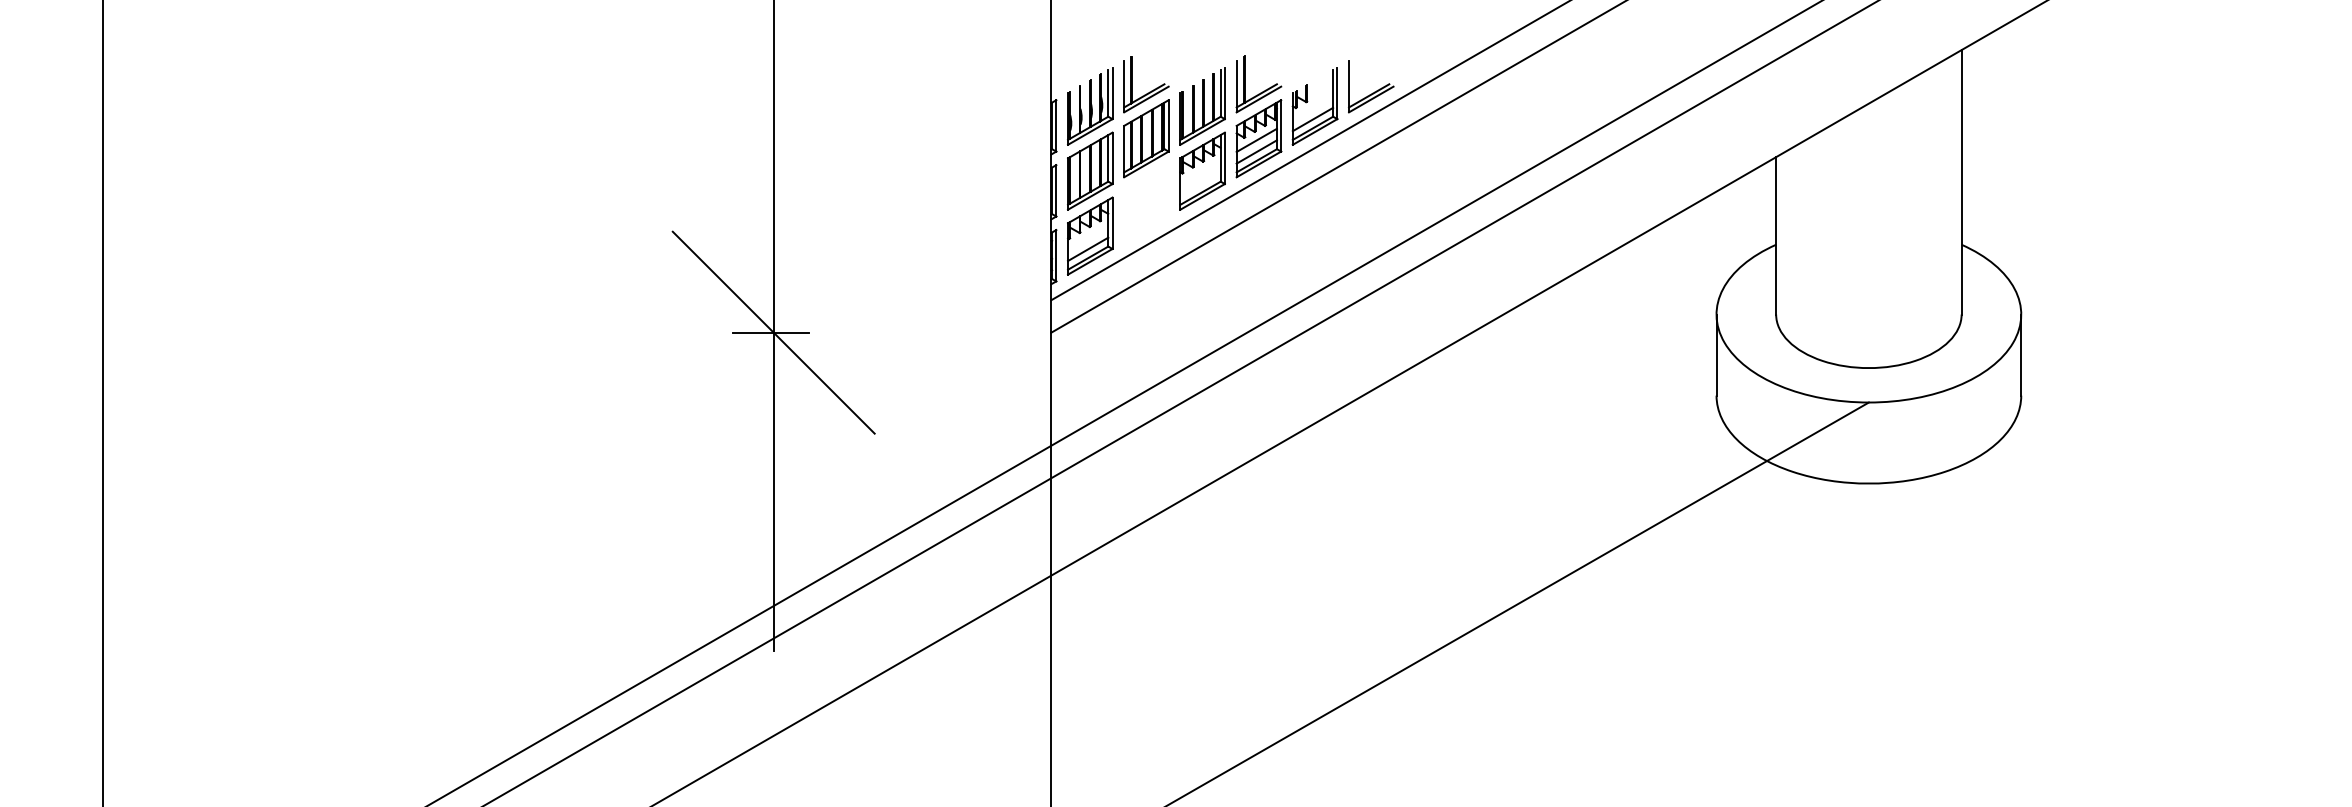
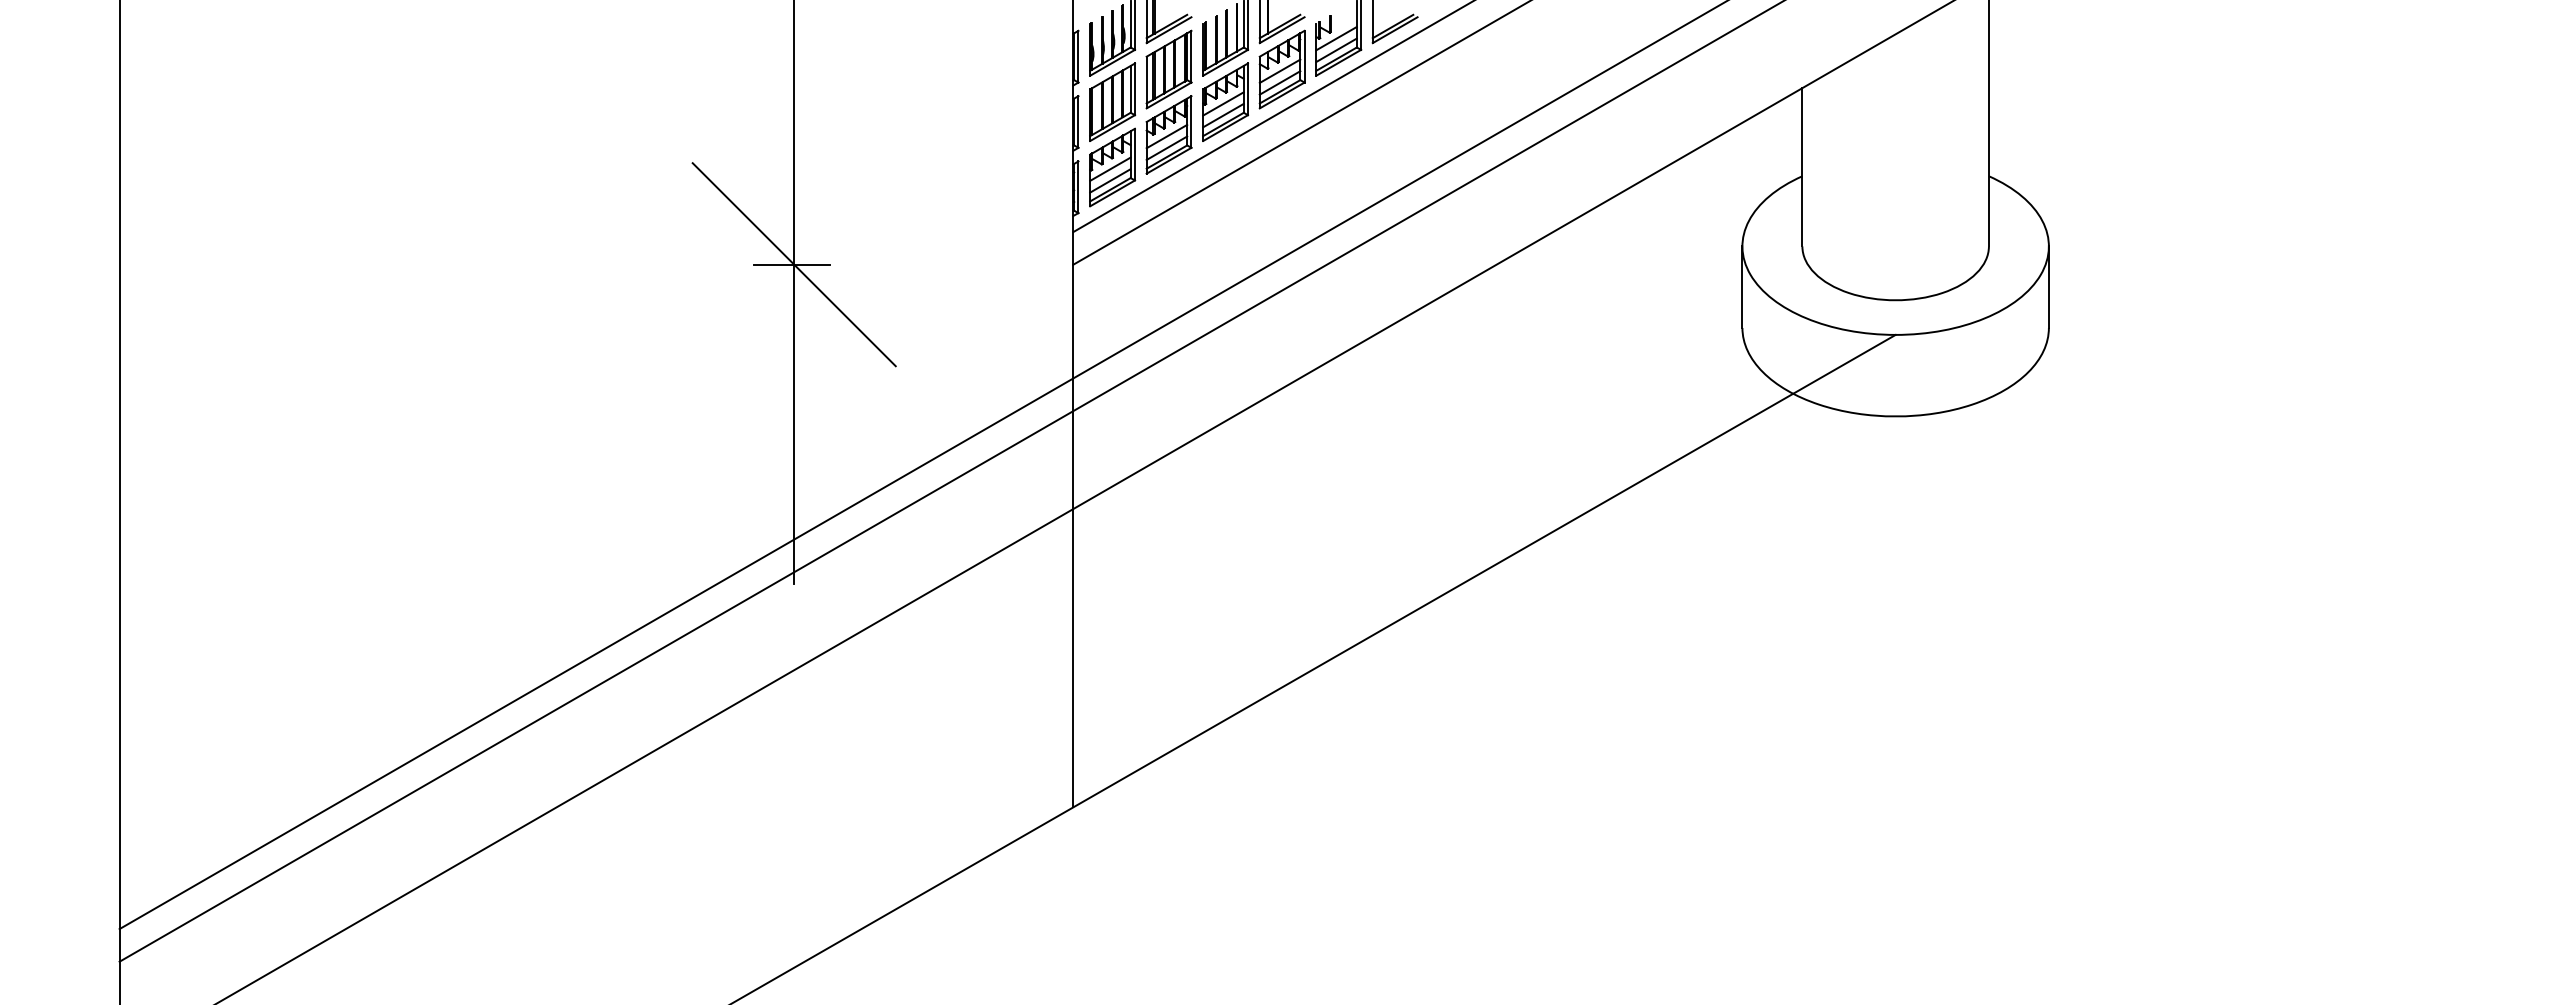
line: (1312, 107) -> (1336, 38), added
line: (1200, 172) -> (1223, 103), added
line: (1200, 184) -> (1223, 115), added
part: (1145, 203) -> (1168, 134), added
line: (1088, 237) -> (1110, 168), added

